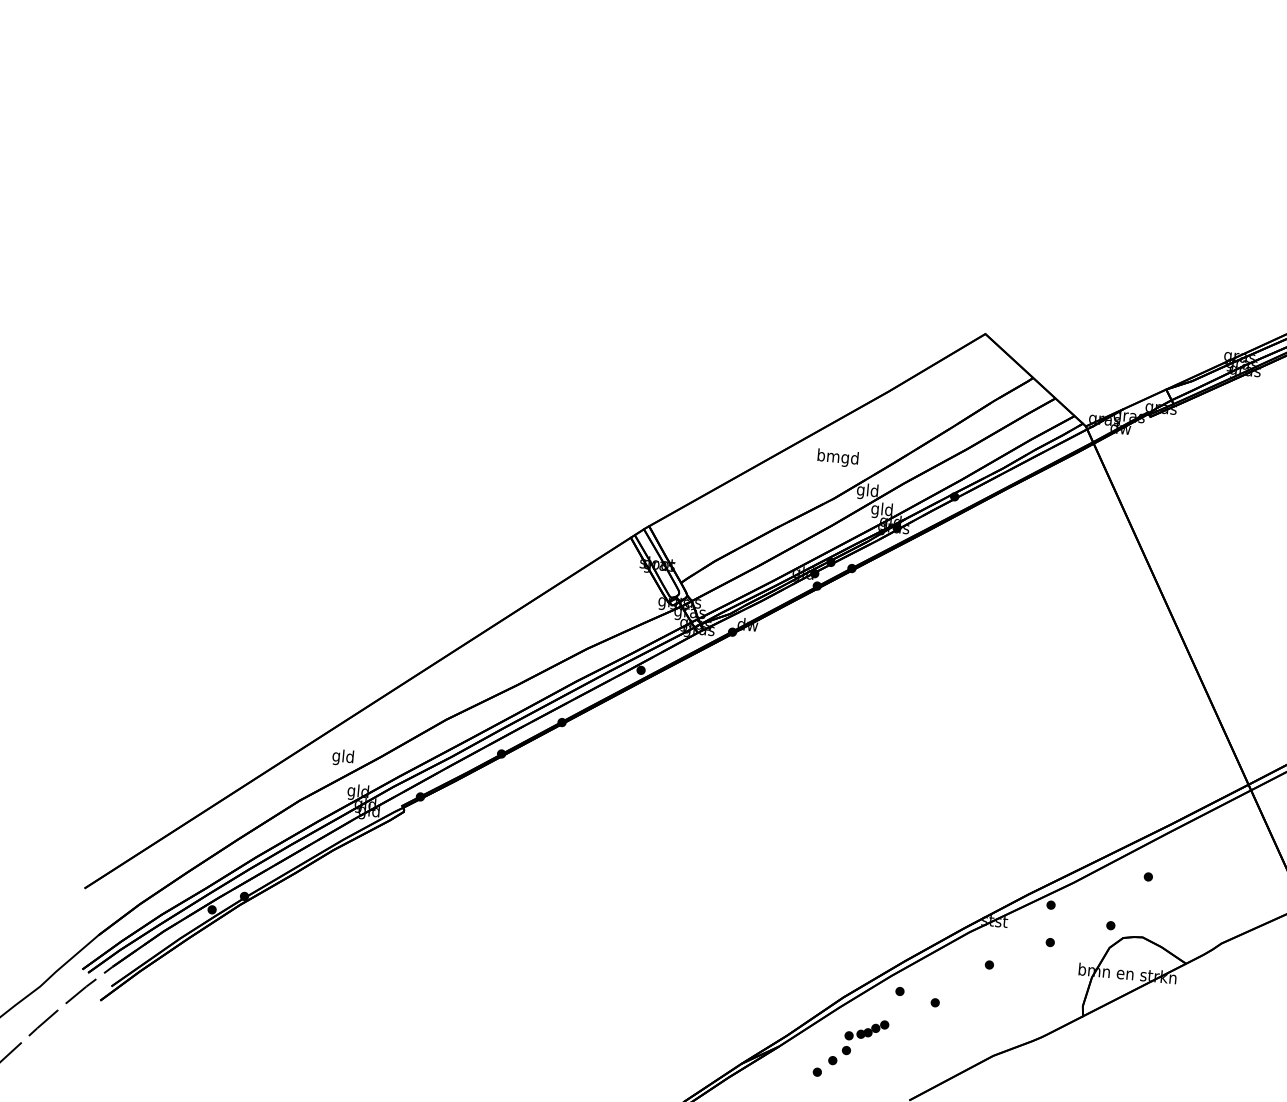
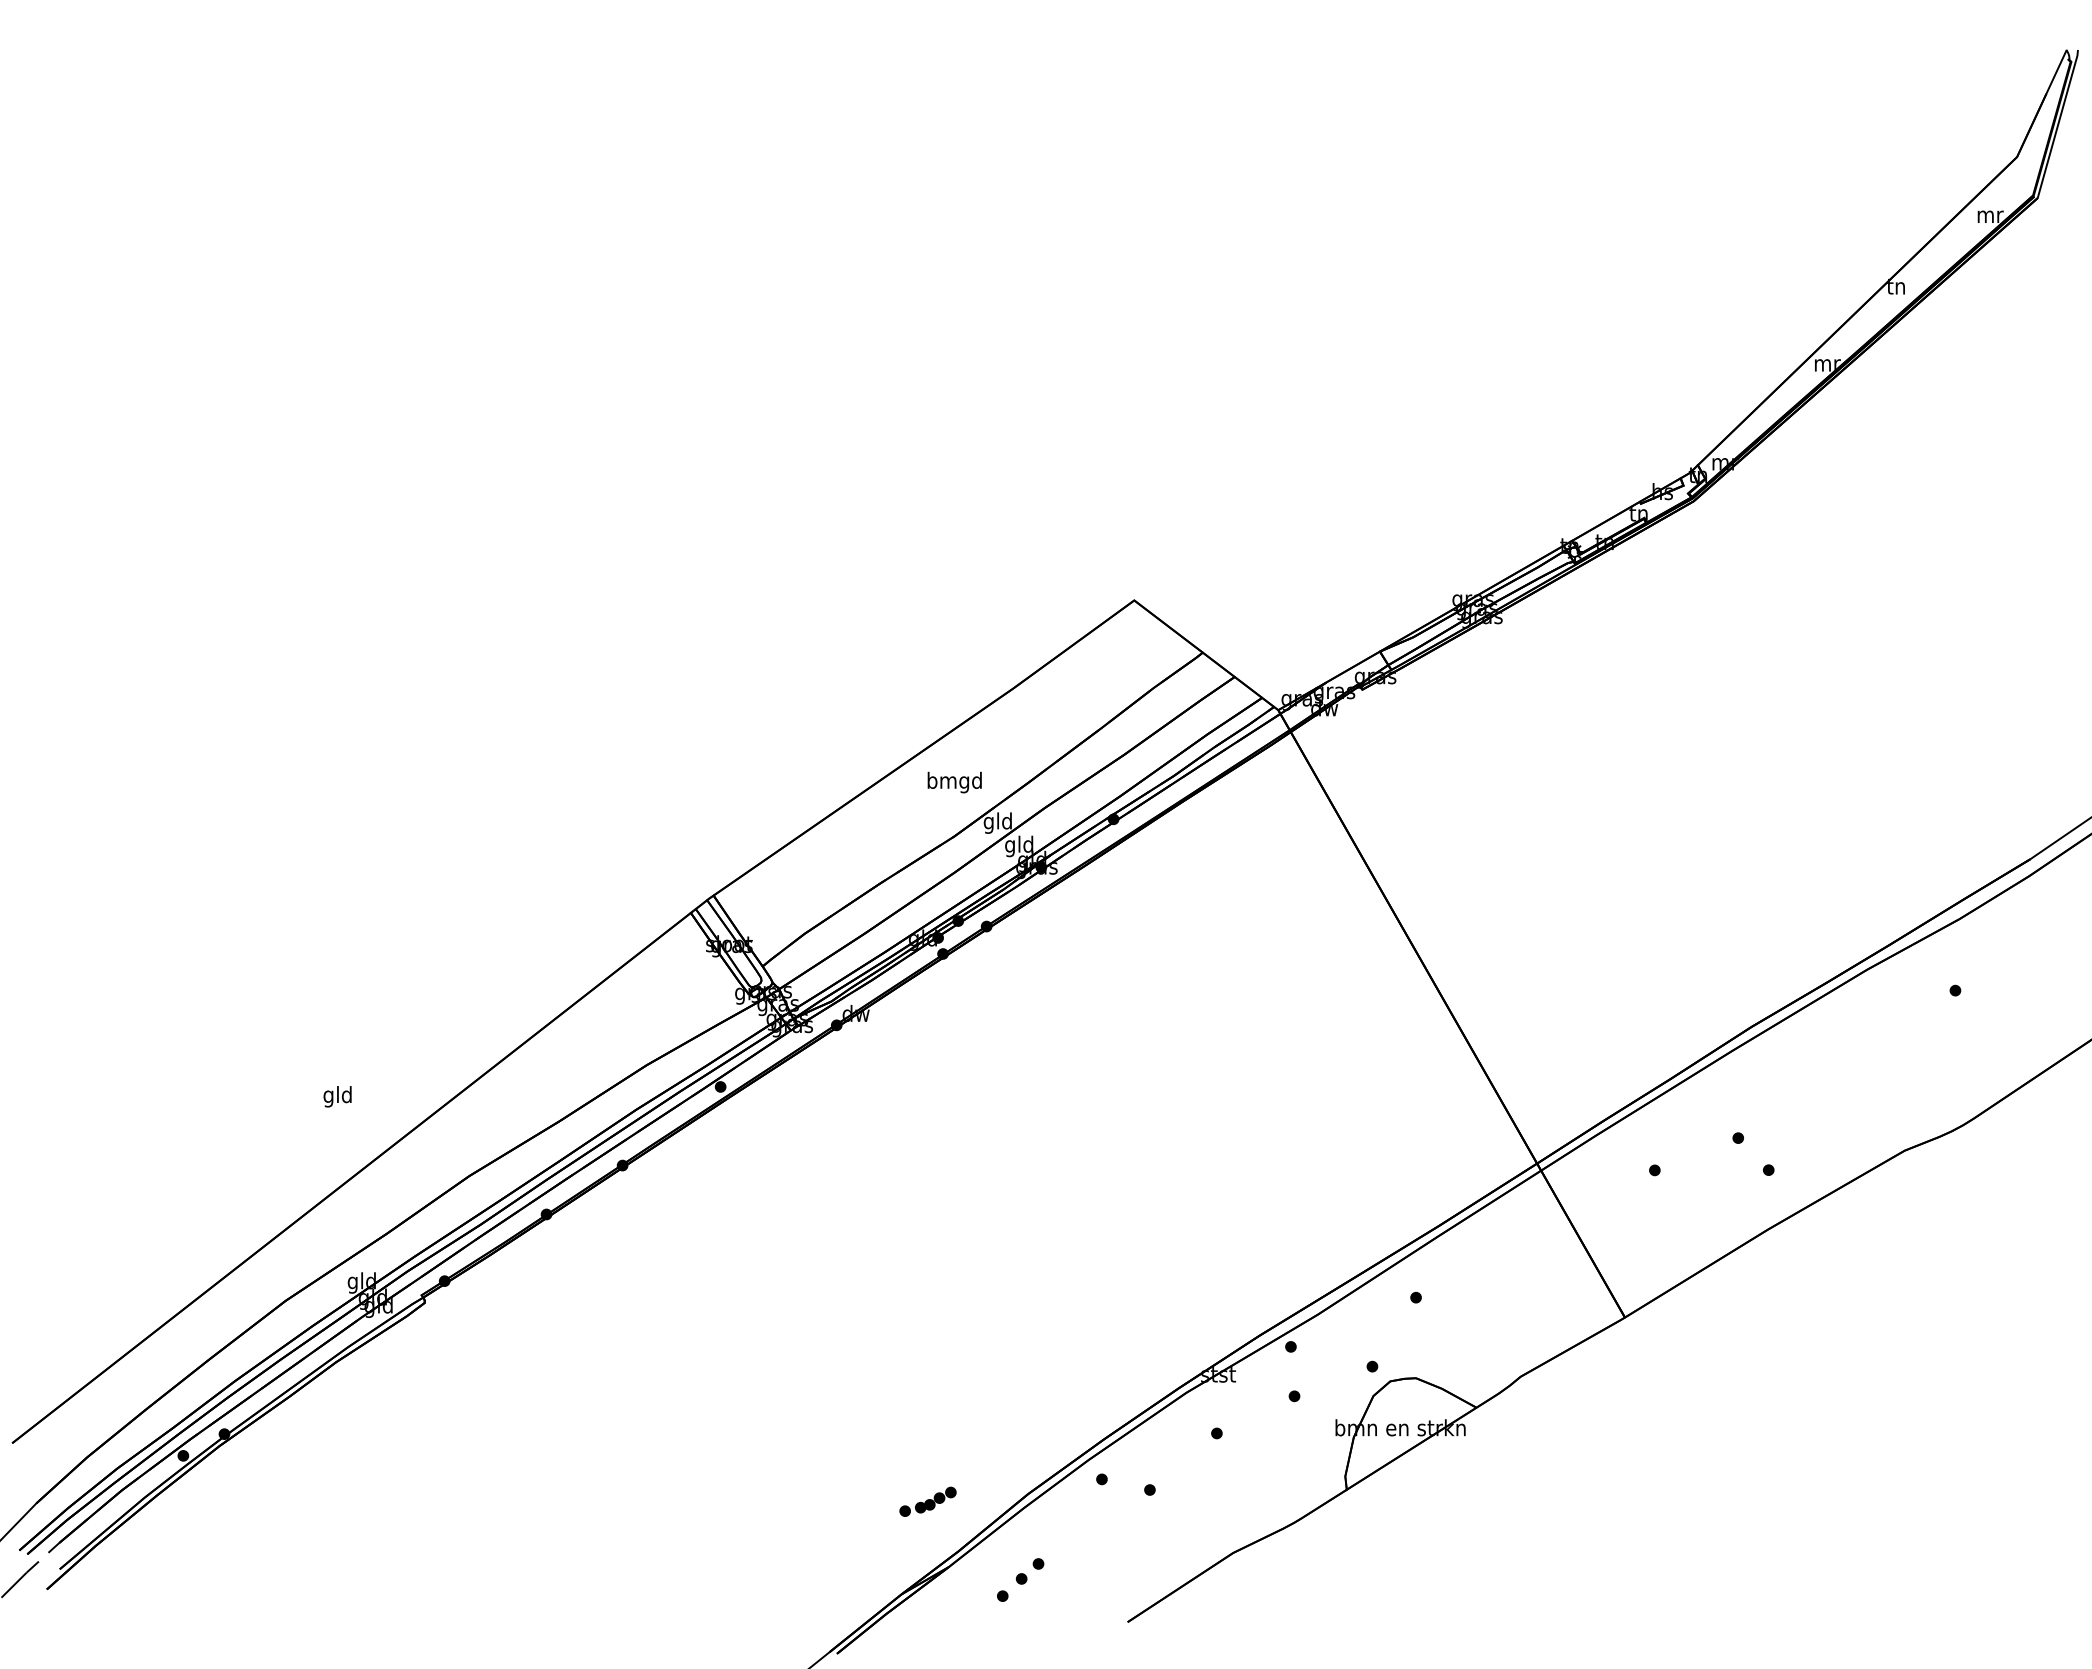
text: (342, 757) -> (337, 1096), moved
part: (866, 1030) -> (927, 1501), moved

